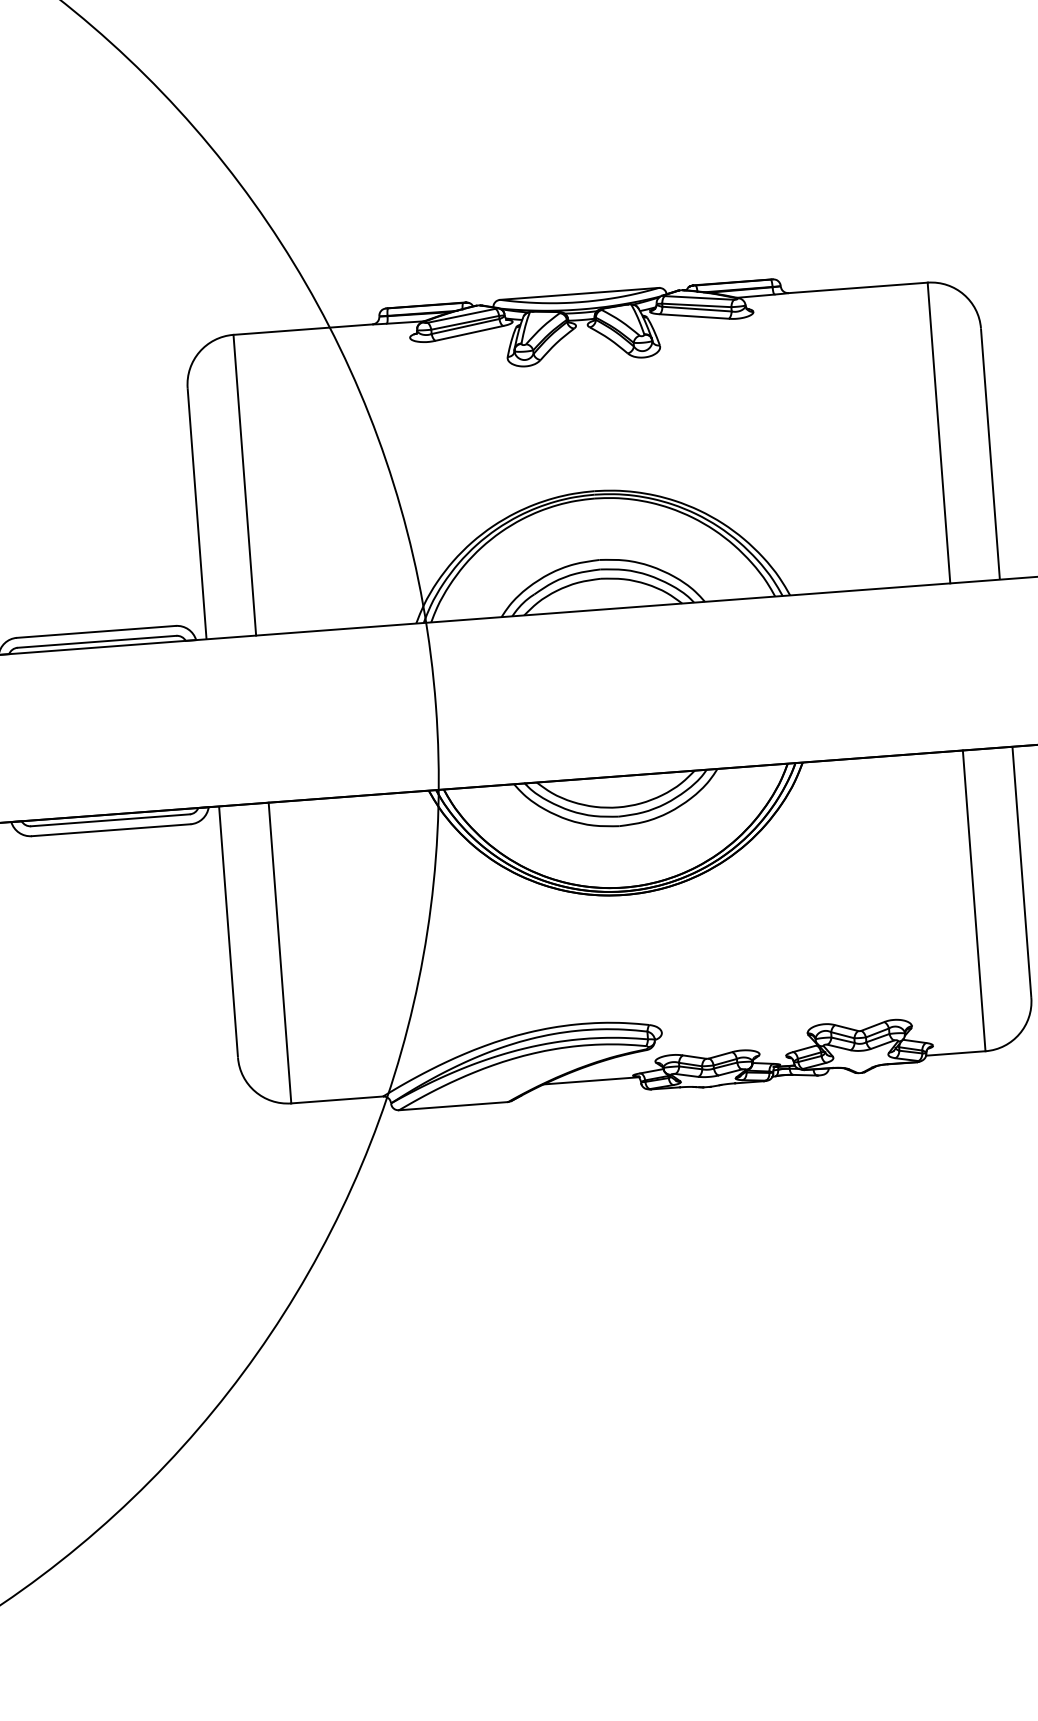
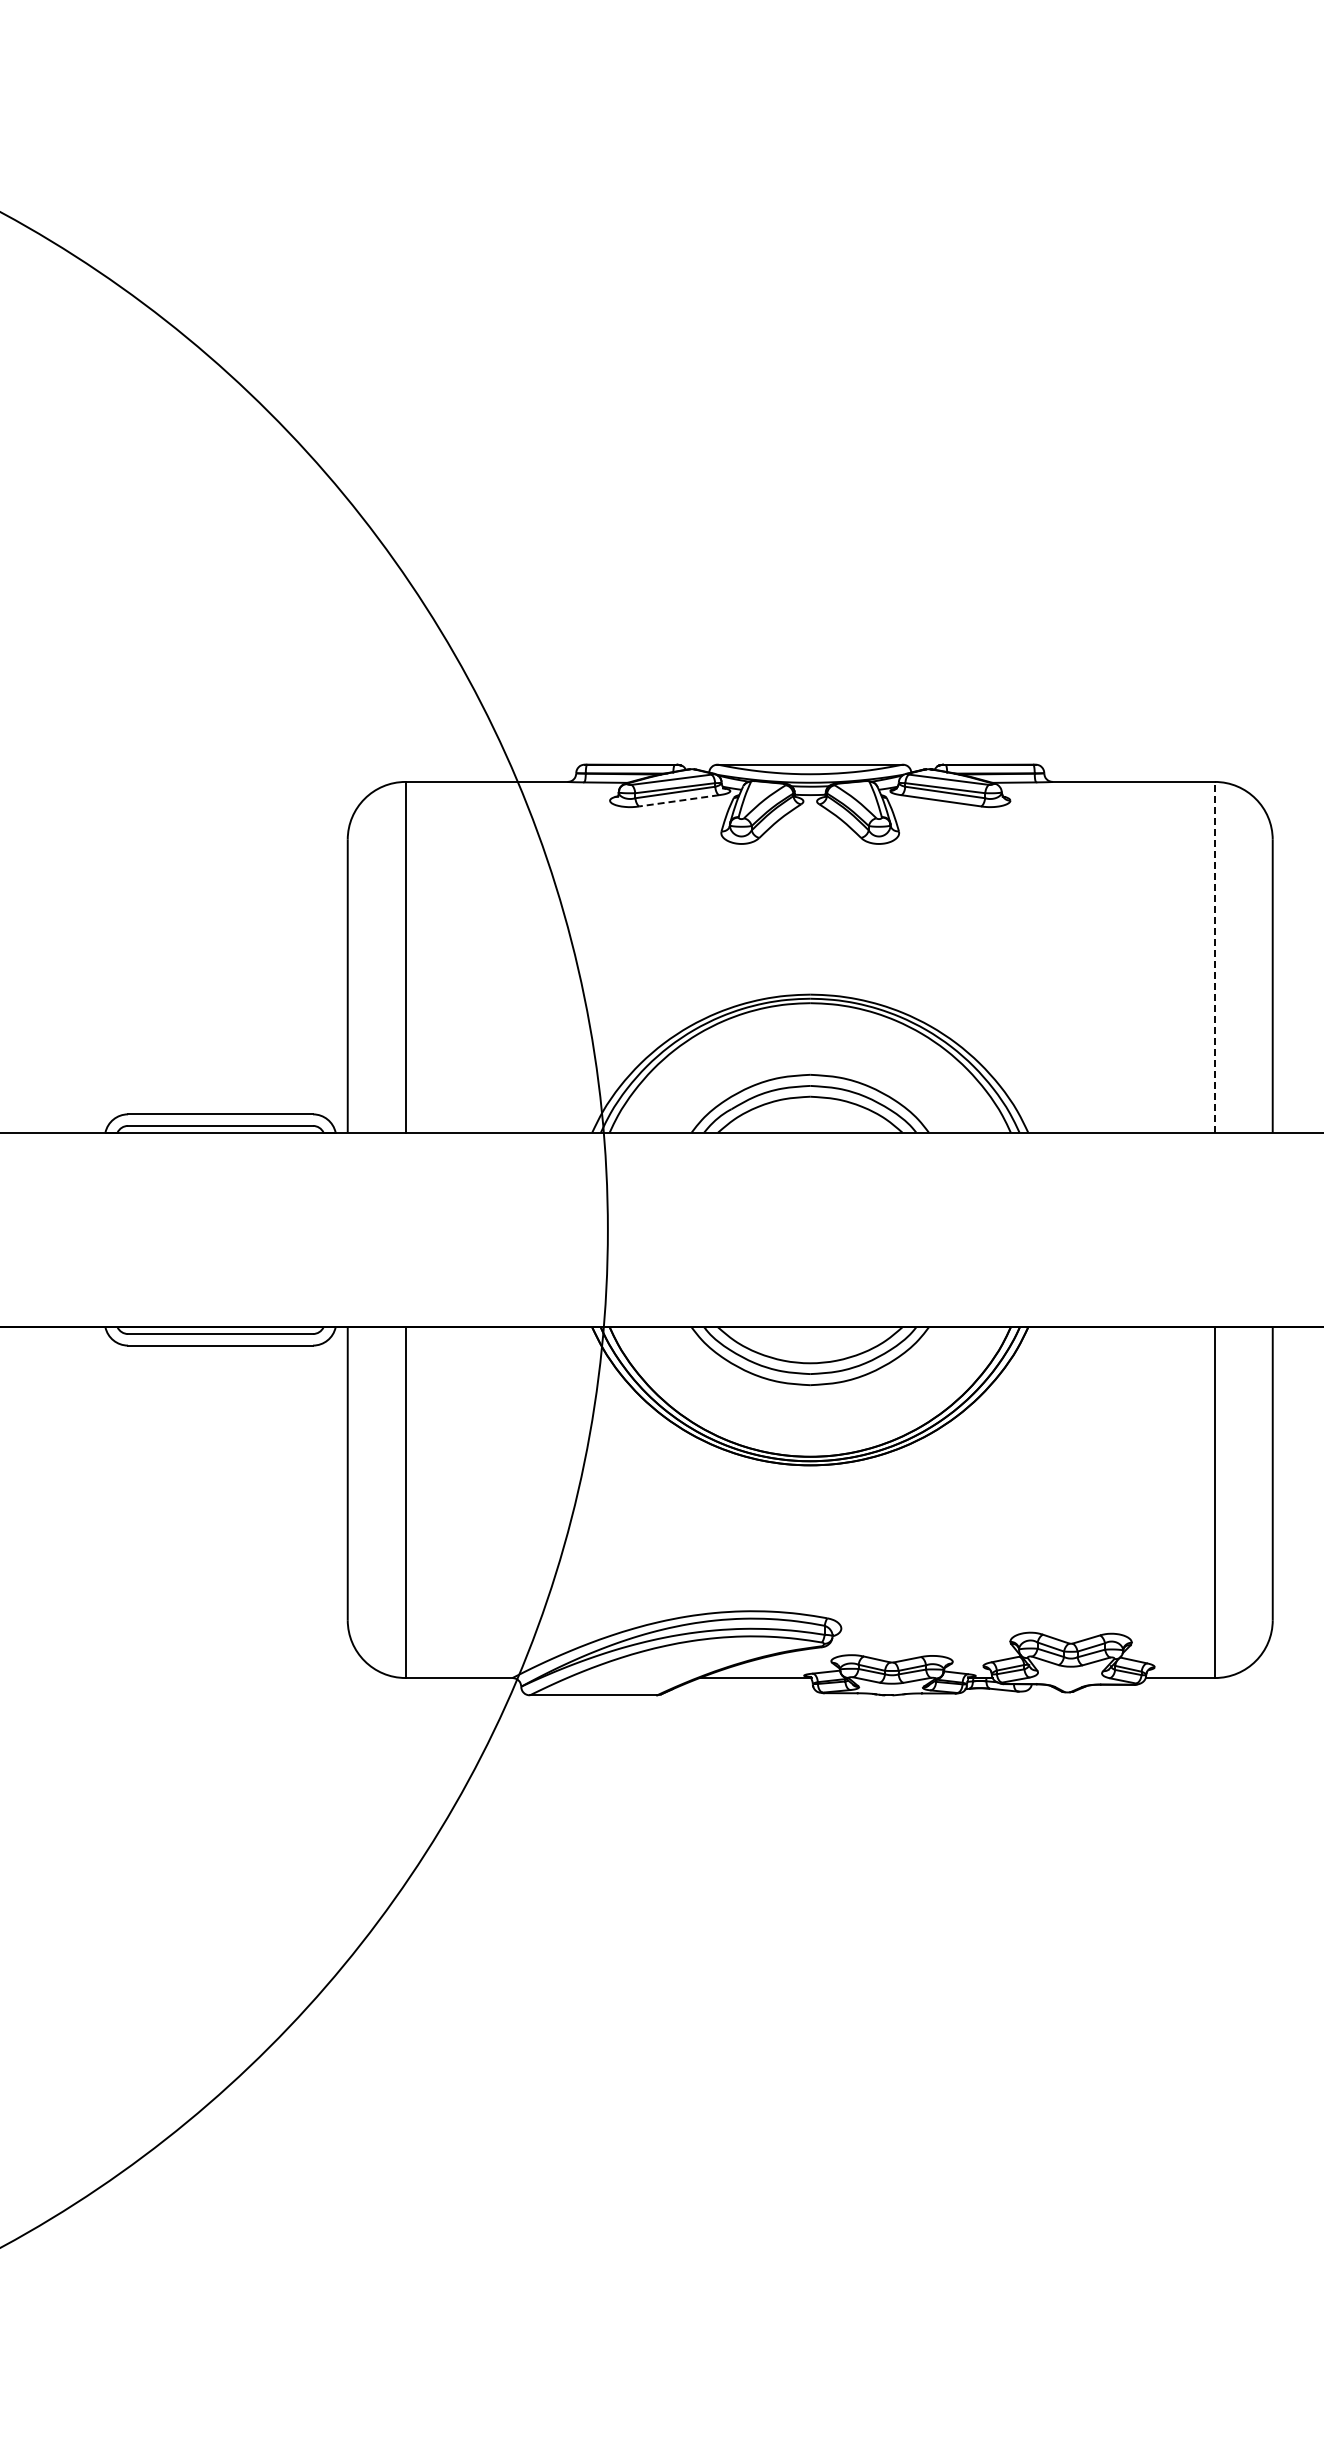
line: (468, 333) -> (678, 800), solid -> dashed
line: (938, 432) -> (1214, 956), solid -> dashed

